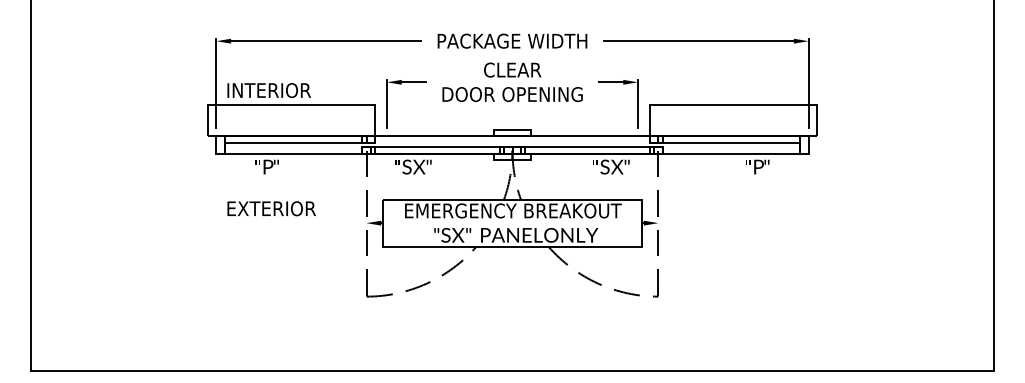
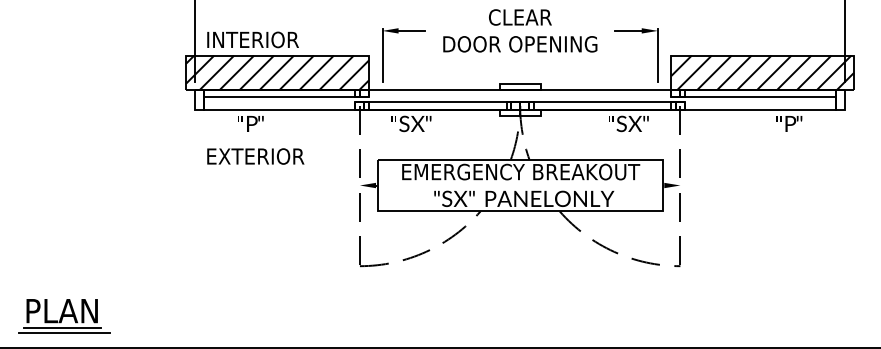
hatch: (291, 119) -> (277, 71), added
hatch: (733, 119) -> (762, 71), added
text: (271, 208) -> (255, 156), moved
part: (97, 341) -> (64, 315), added

